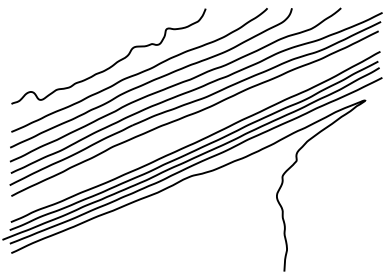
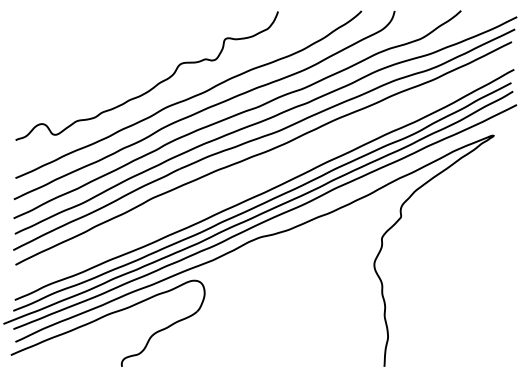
part: (79, 238) -> (107, 322), added

